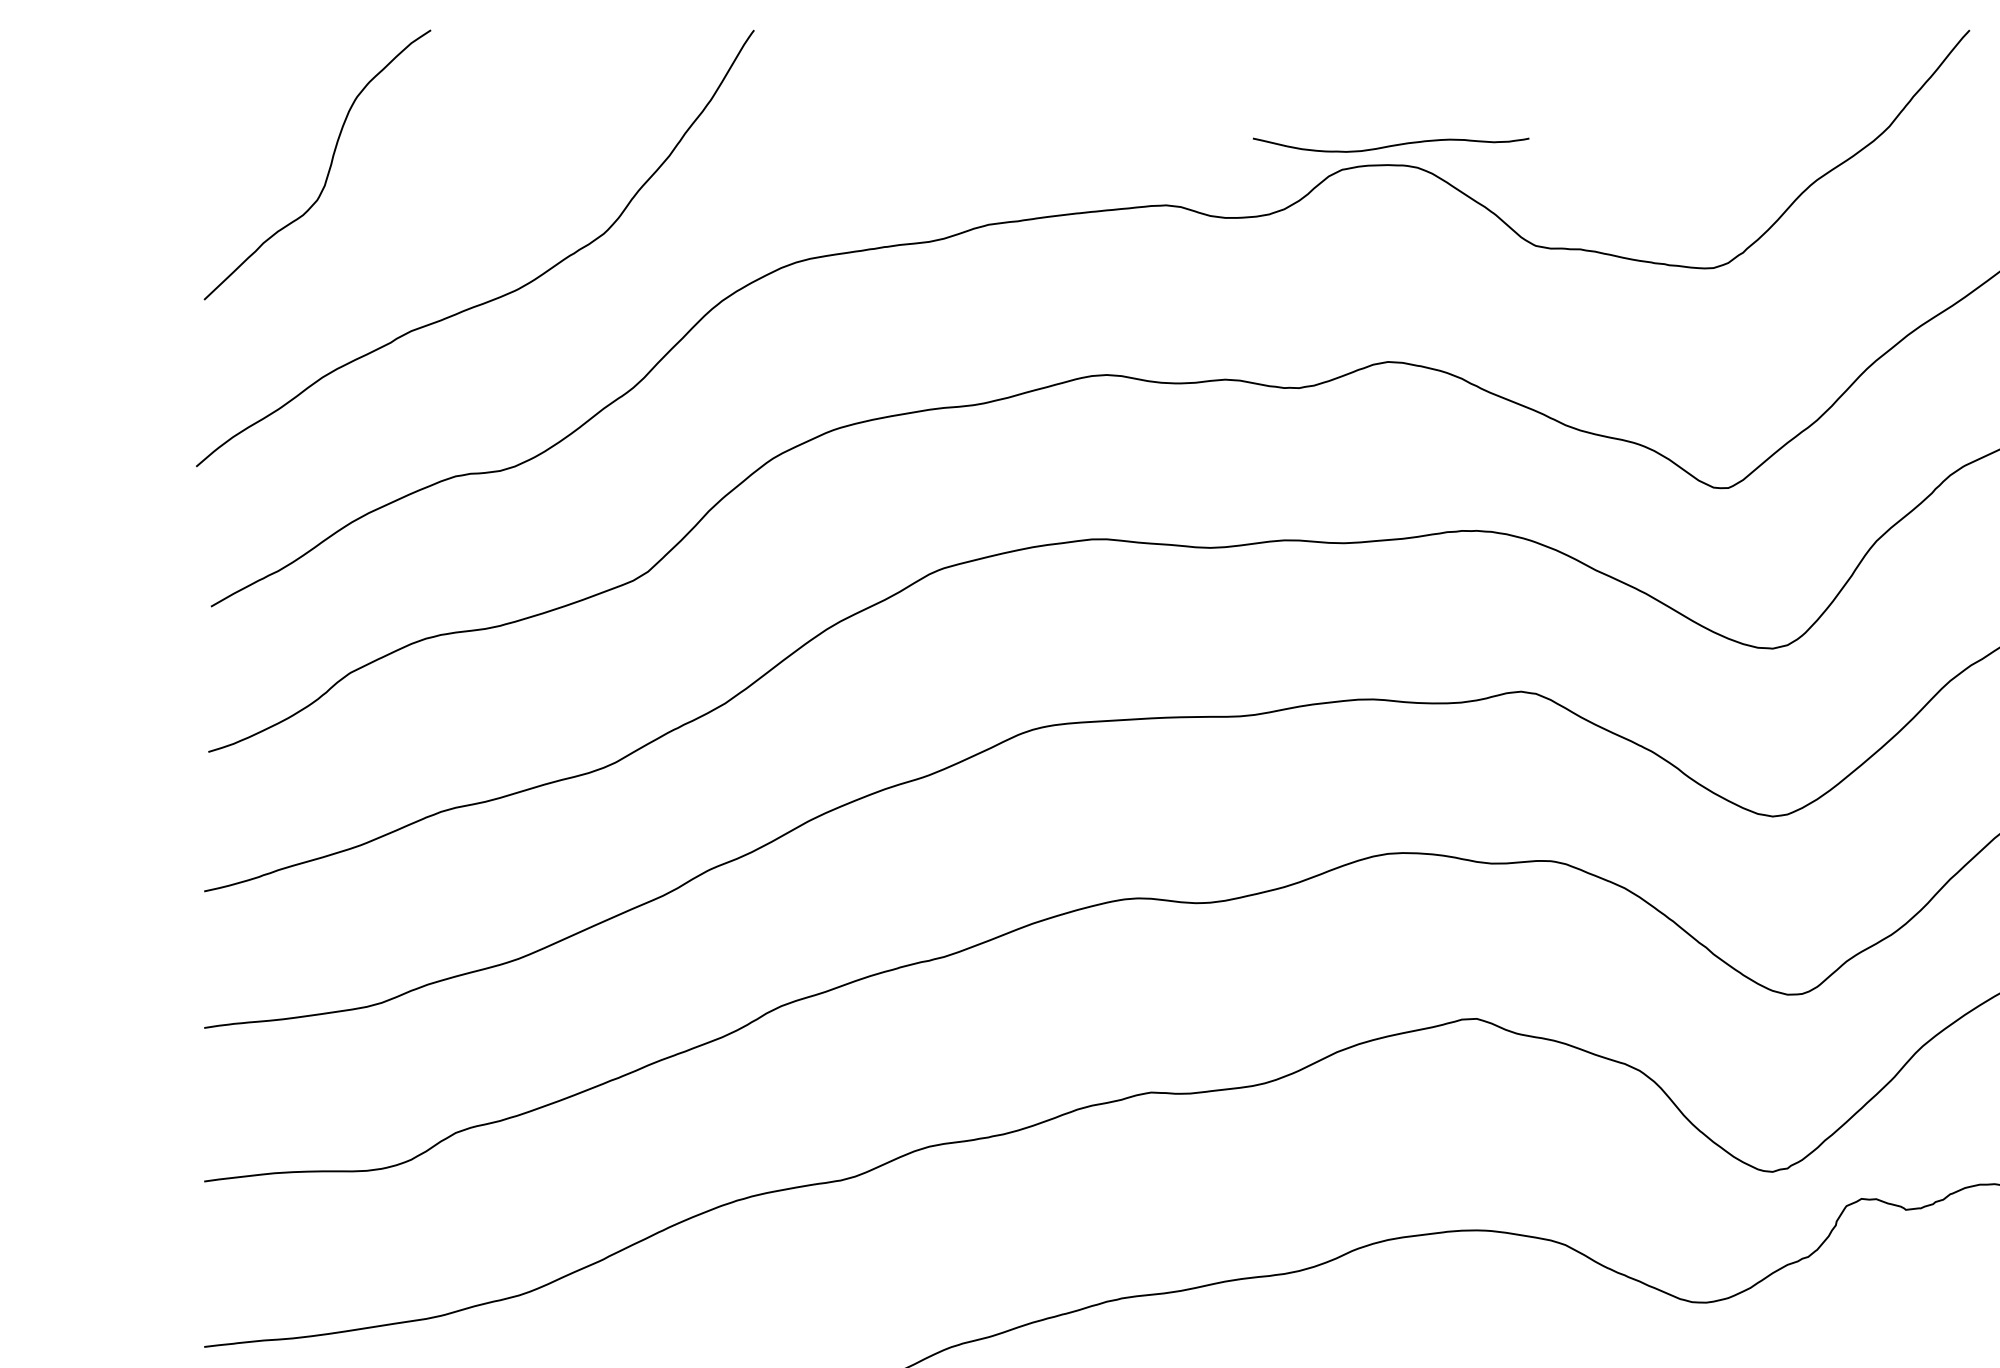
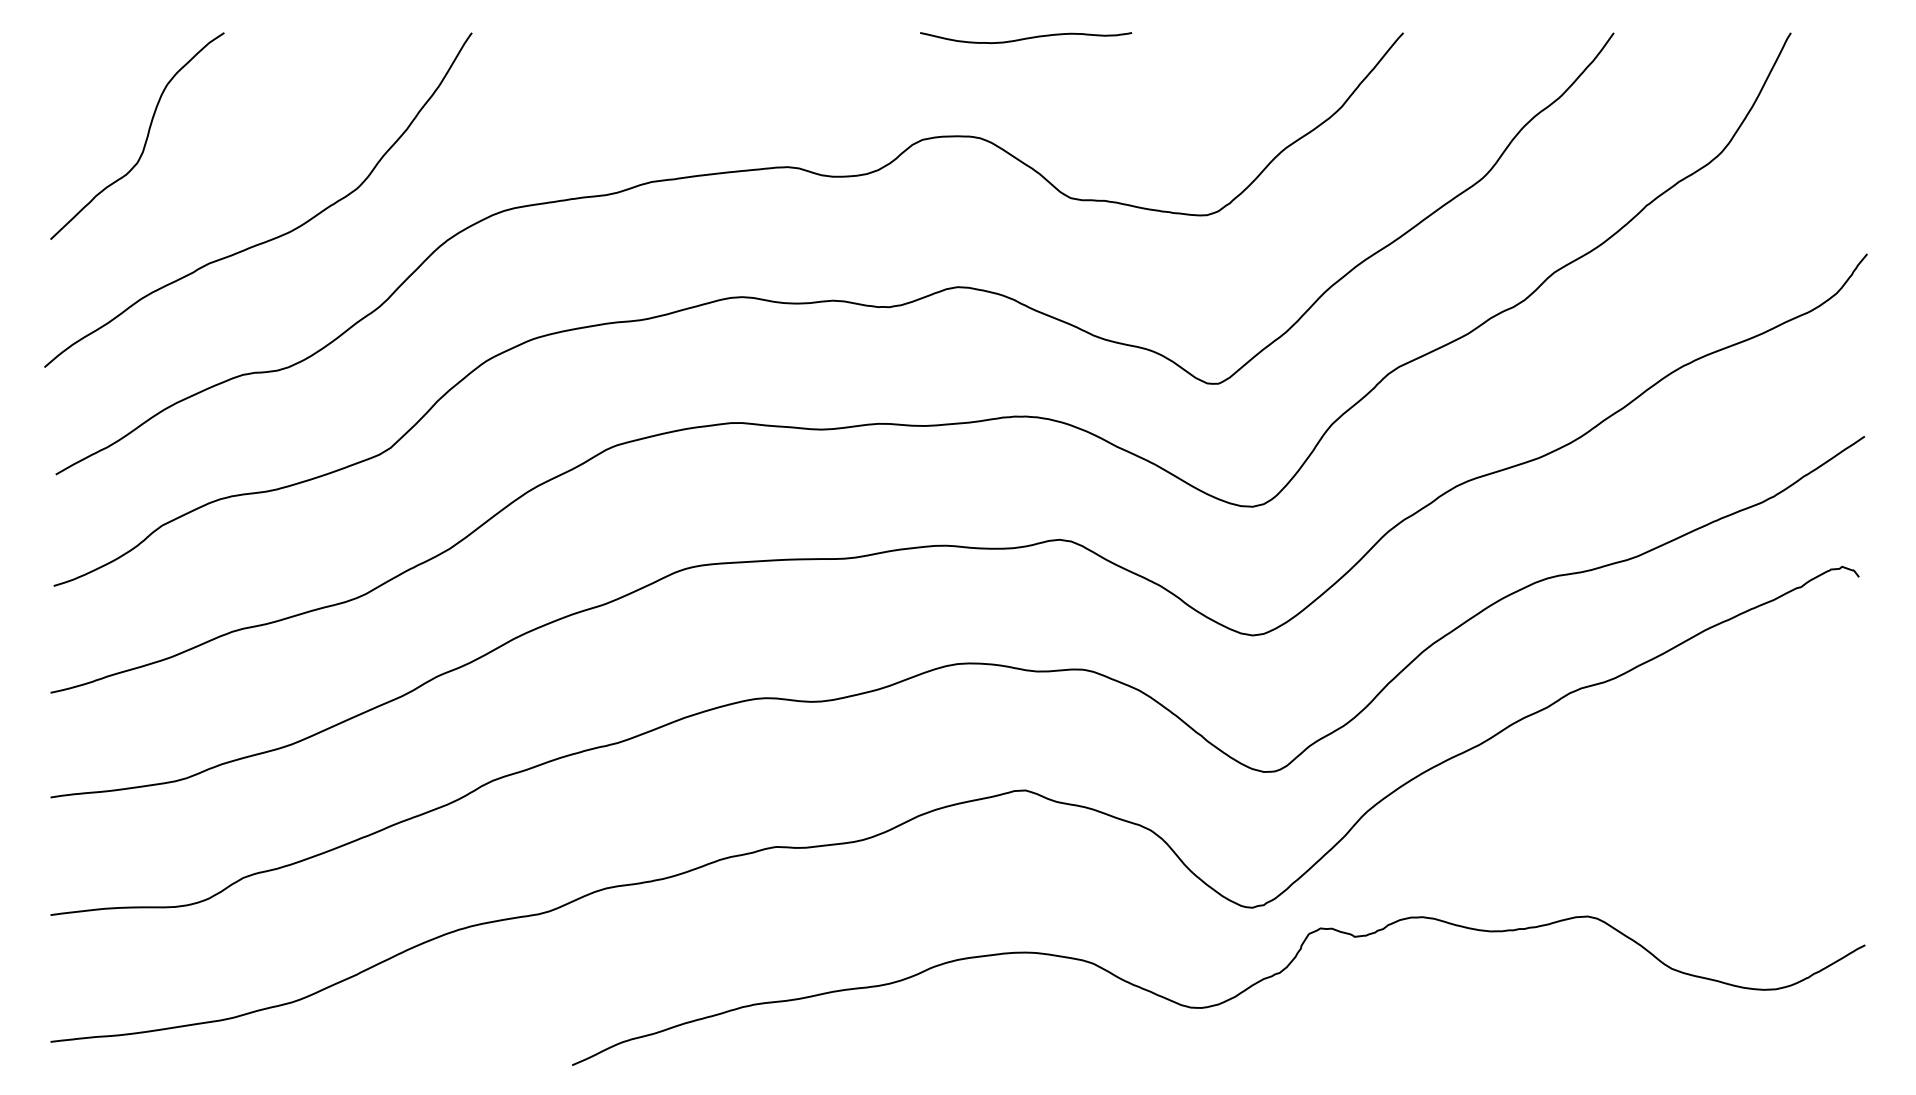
curve: (1391, 145) -> (1026, 38), moved

